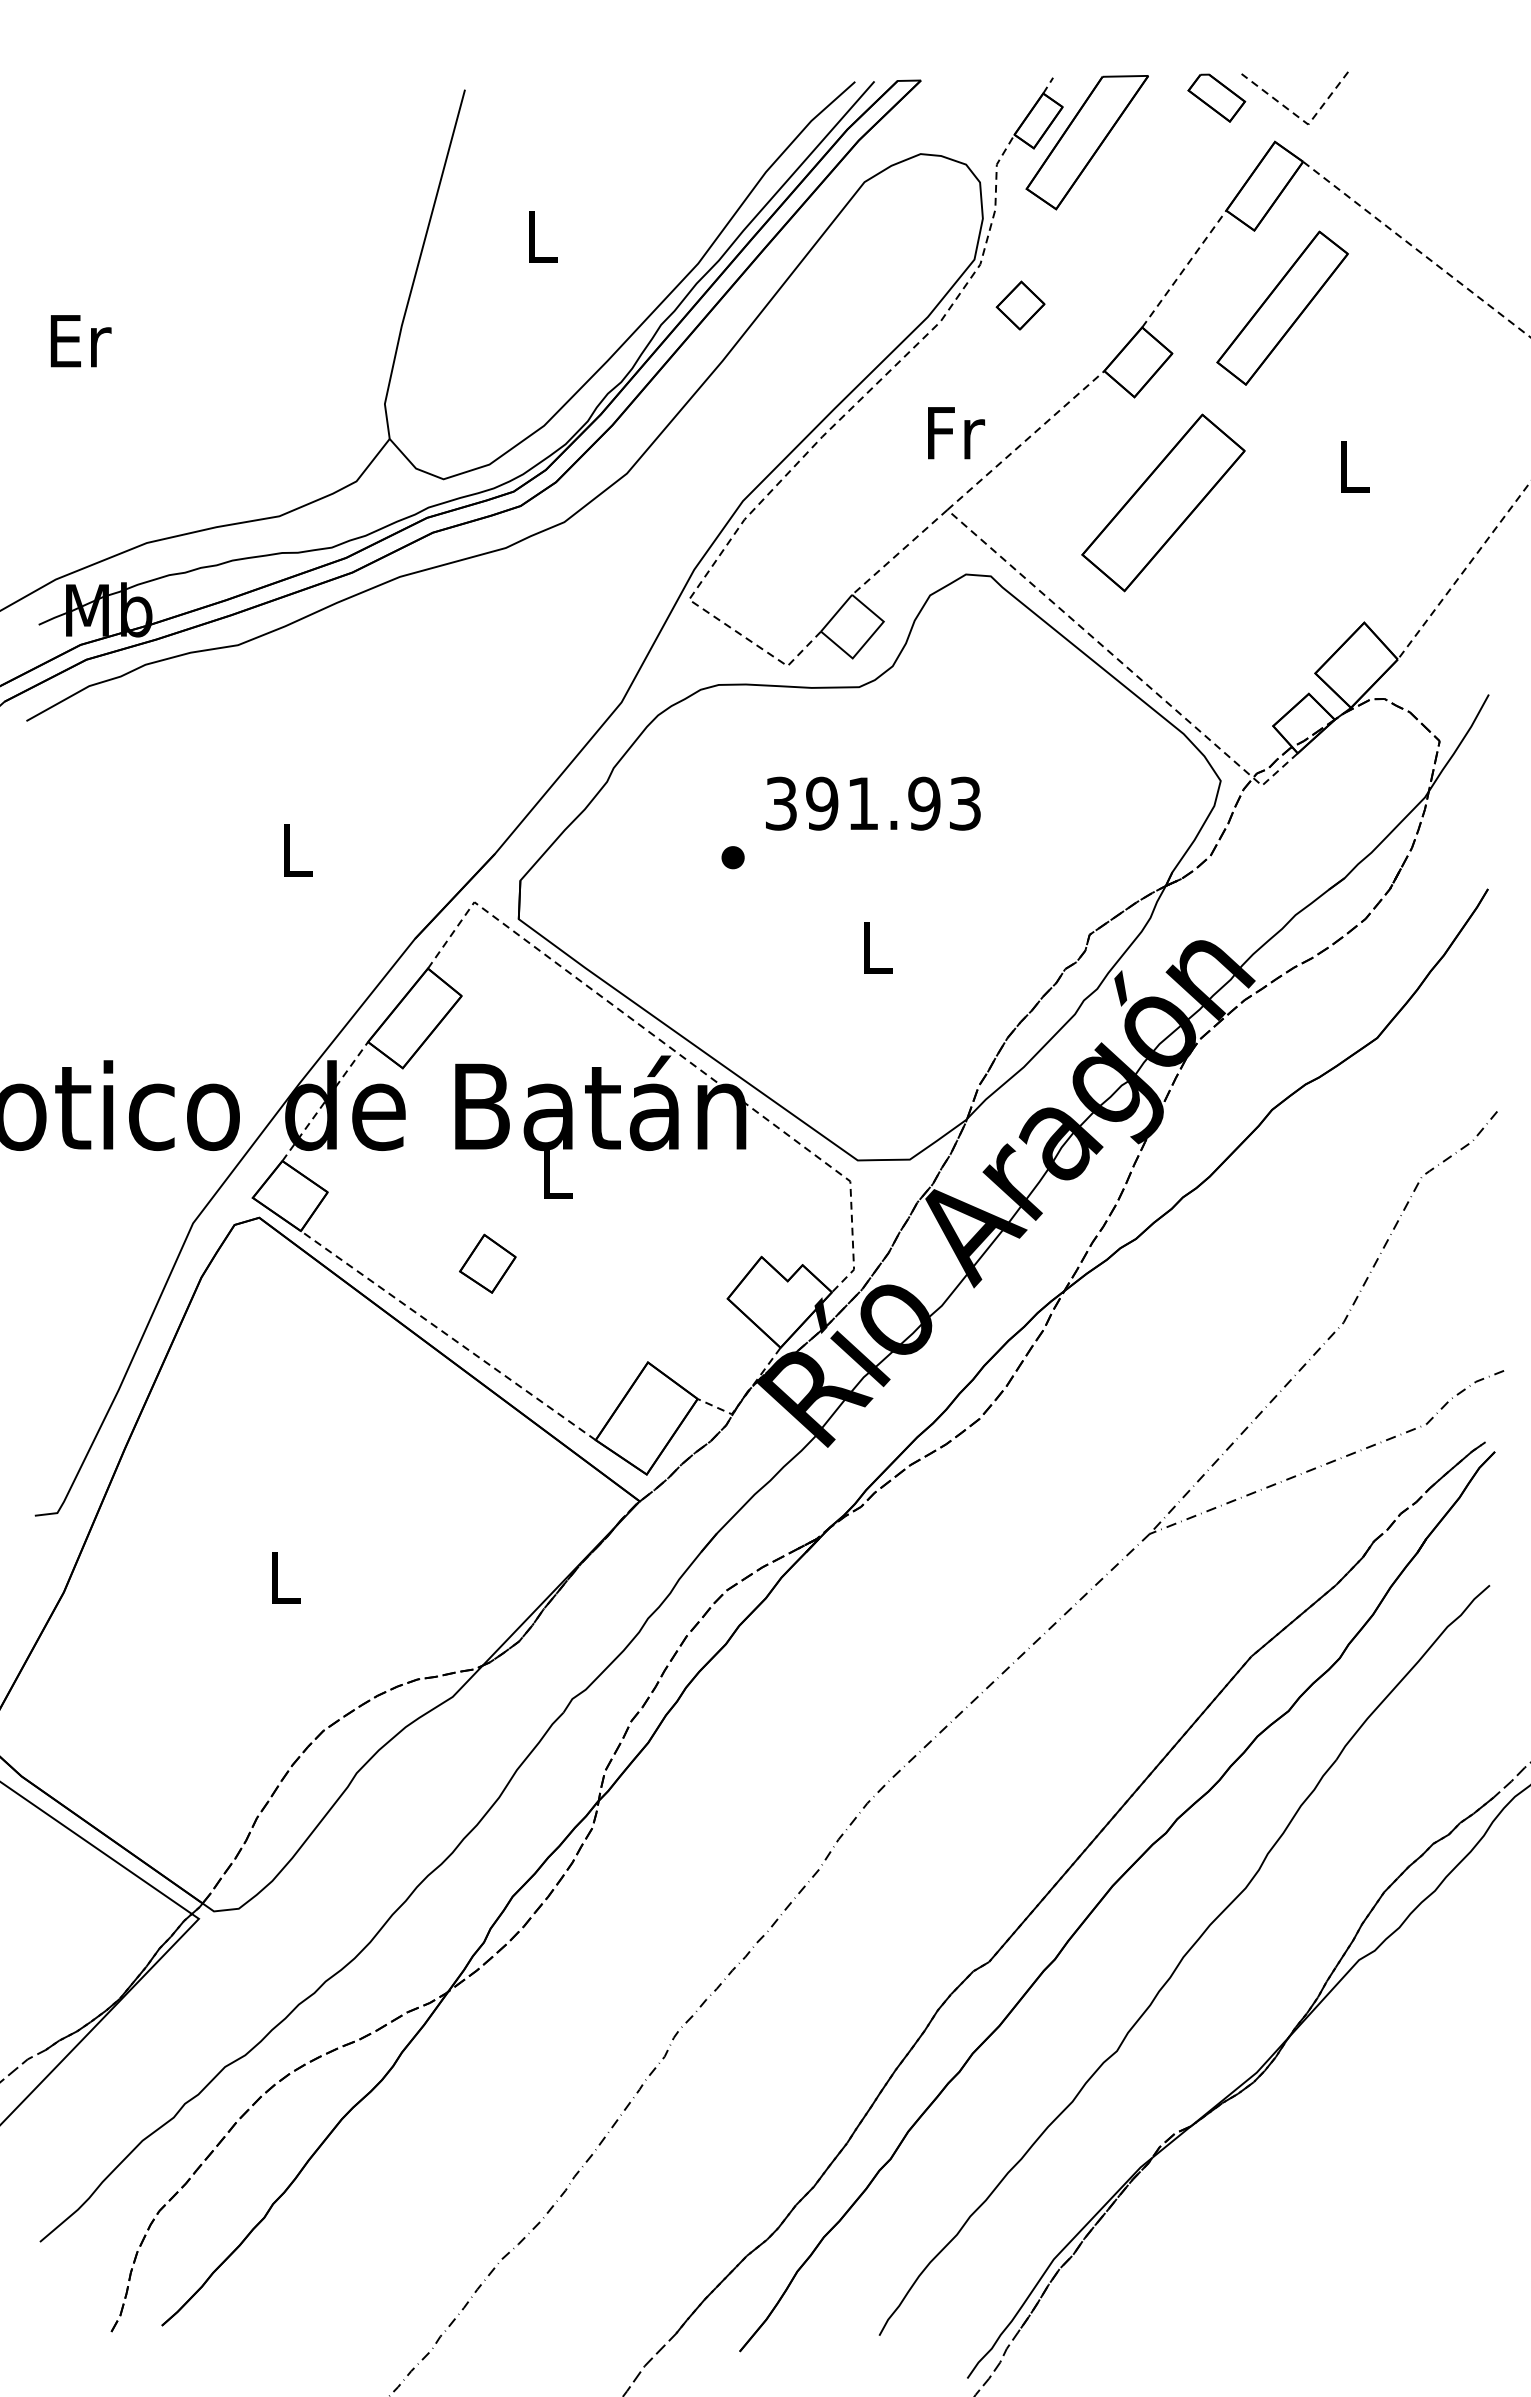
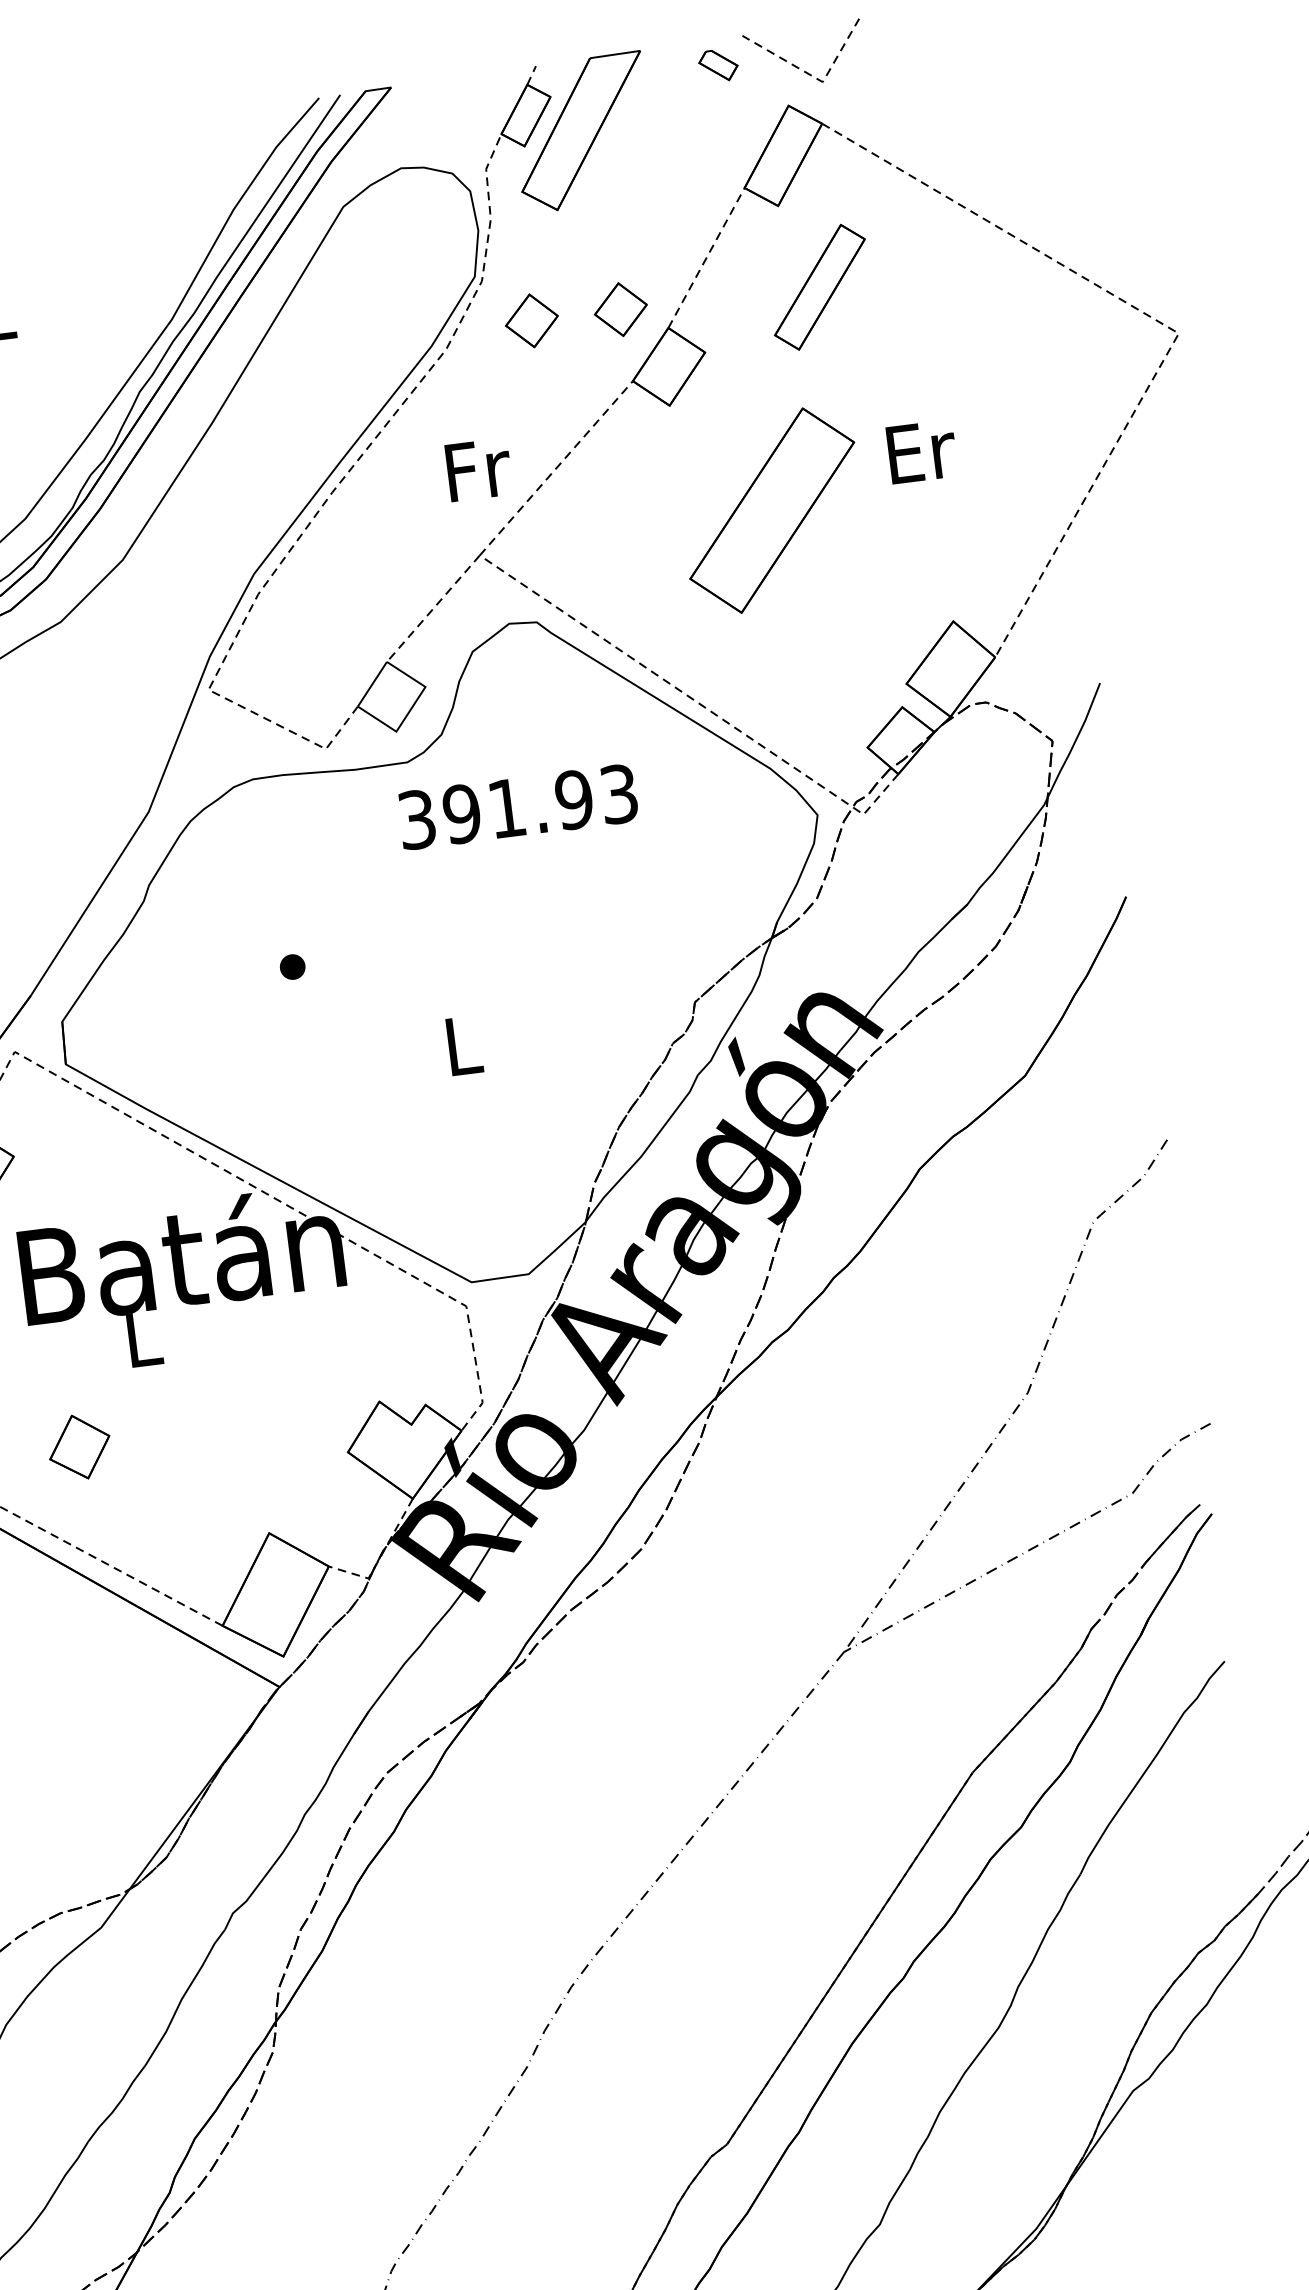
part: (1216, 97) -> (718, 65), size x0.6
part: (1101, 305) -> (620, 309), added
part: (1282, 307) -> (819, 286), size x0.7
text: (1355, 467) -> (922, 452), L -> Er
part: (1163, 502) -> (772, 510), moved
text: (873, 803) -> (518, 806), moved

